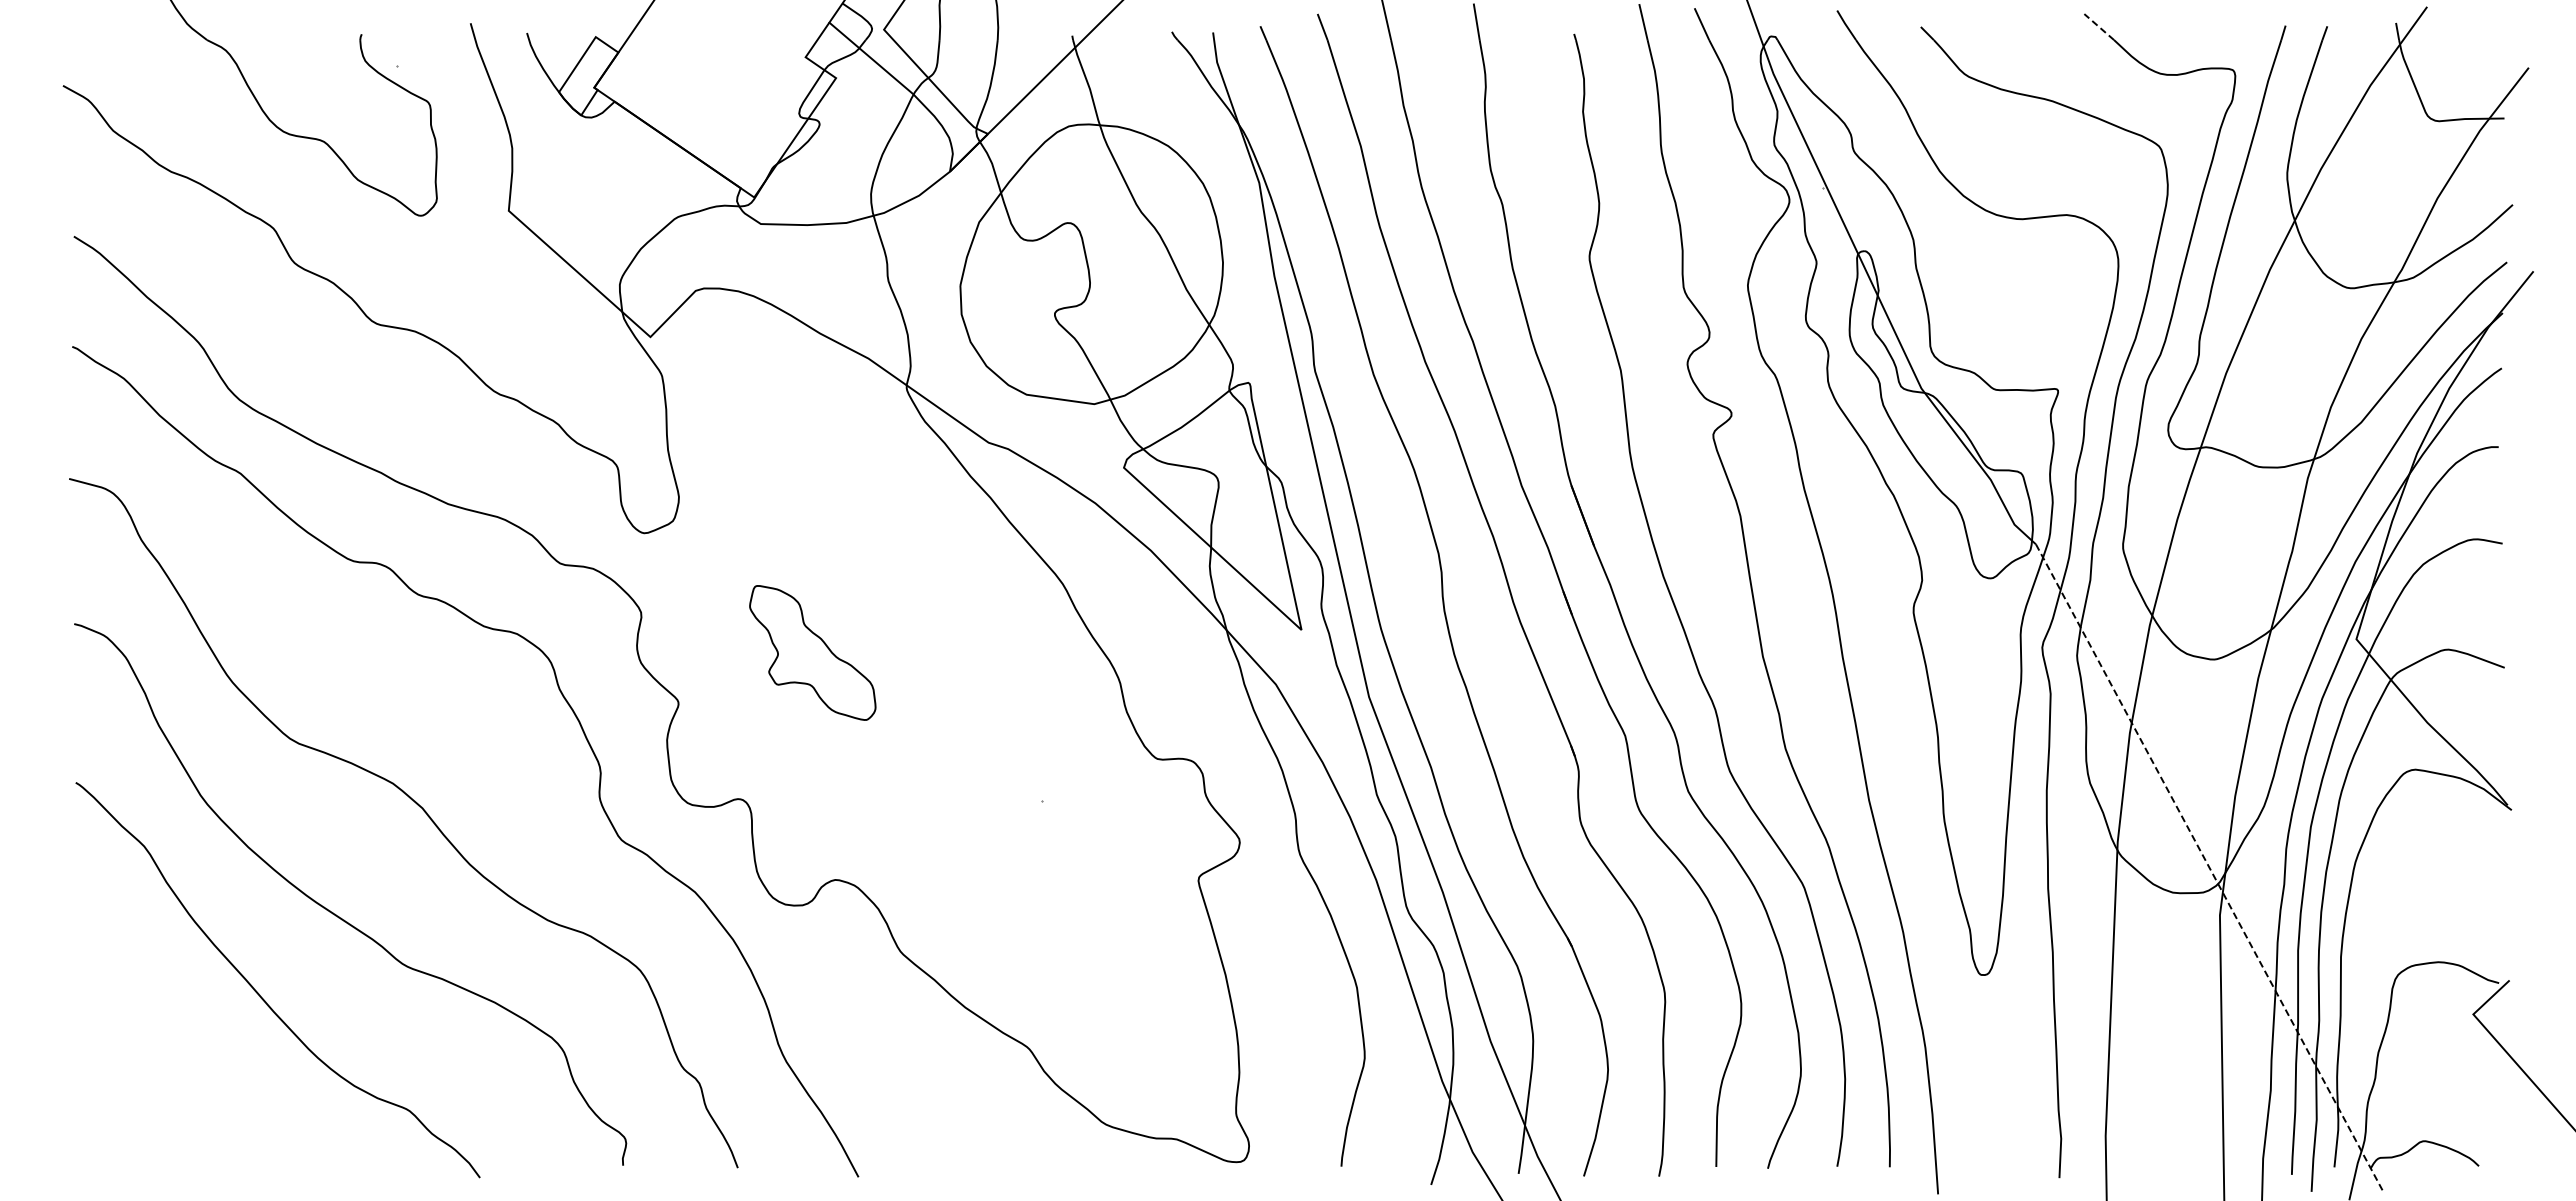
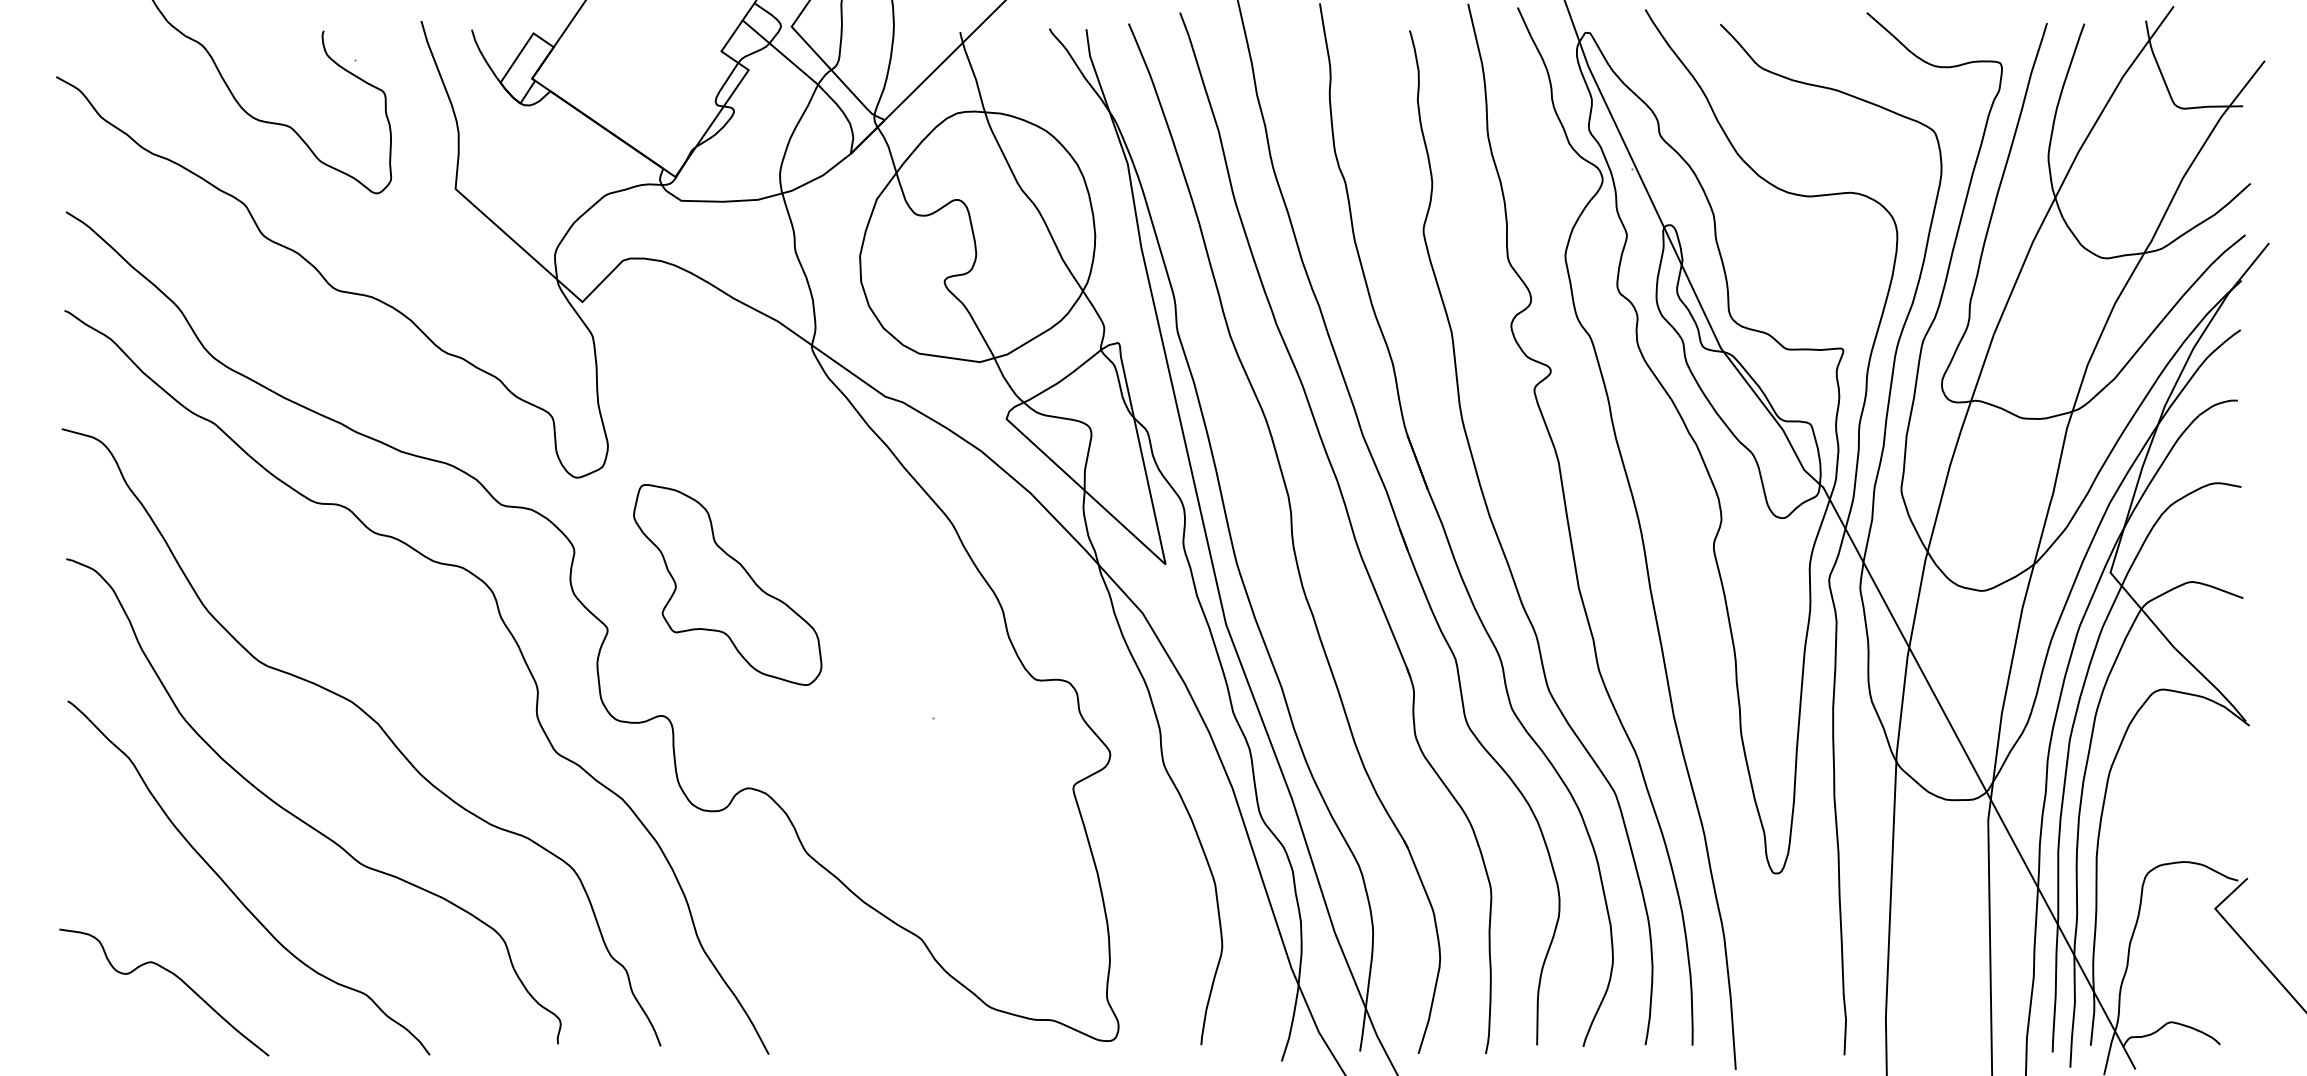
line: (2099, 27) -> (1880, 24), dashed -> solid
part: (812, 652) -> (727, 584), size x1.67
line: (2210, 869) -> (1979, 778), dashed -> solid
curve: (196, 1090) -> (175, 976), added

